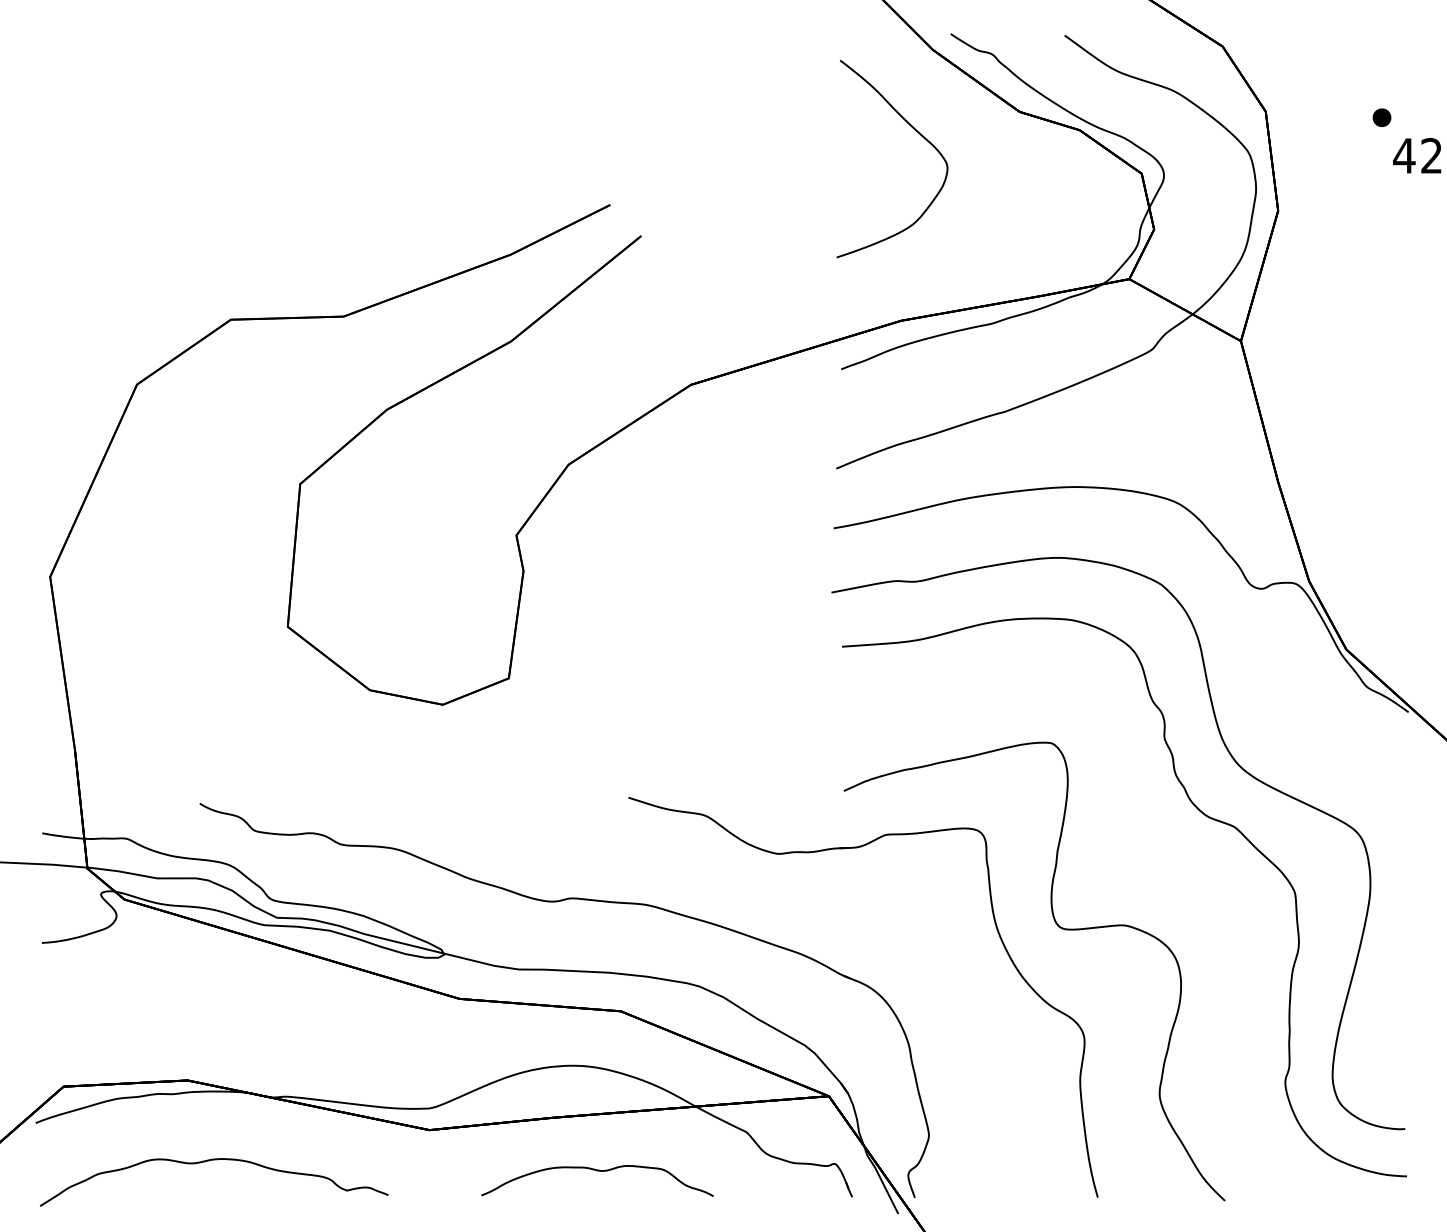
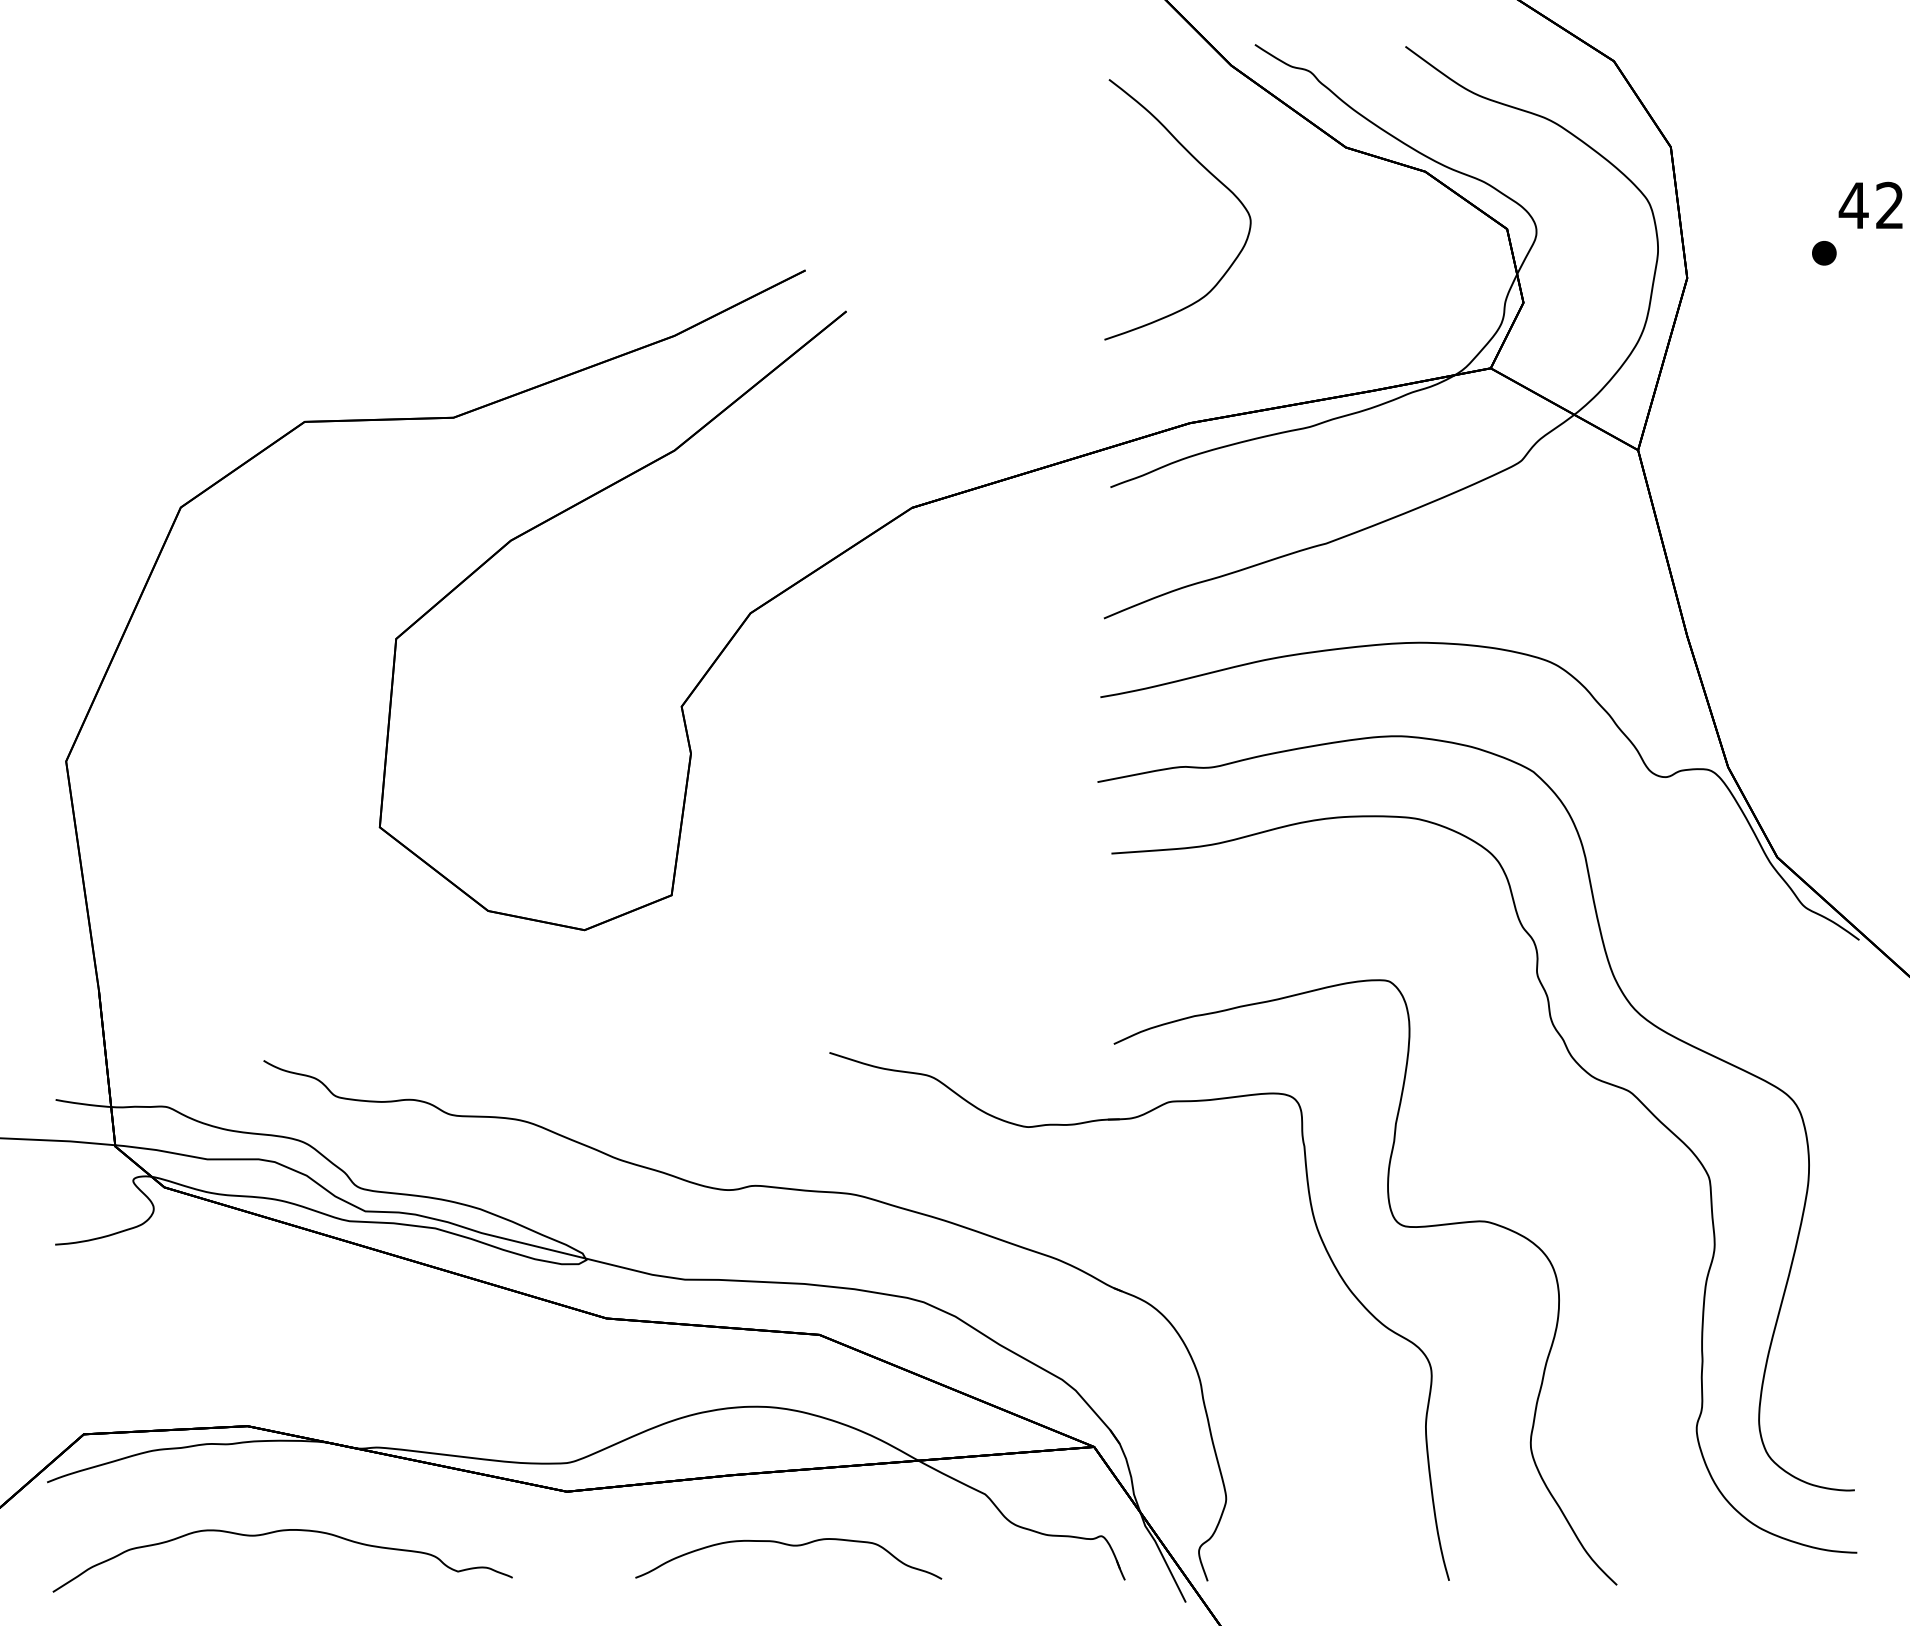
part: (1382, 117) -> (1824, 253), moved

